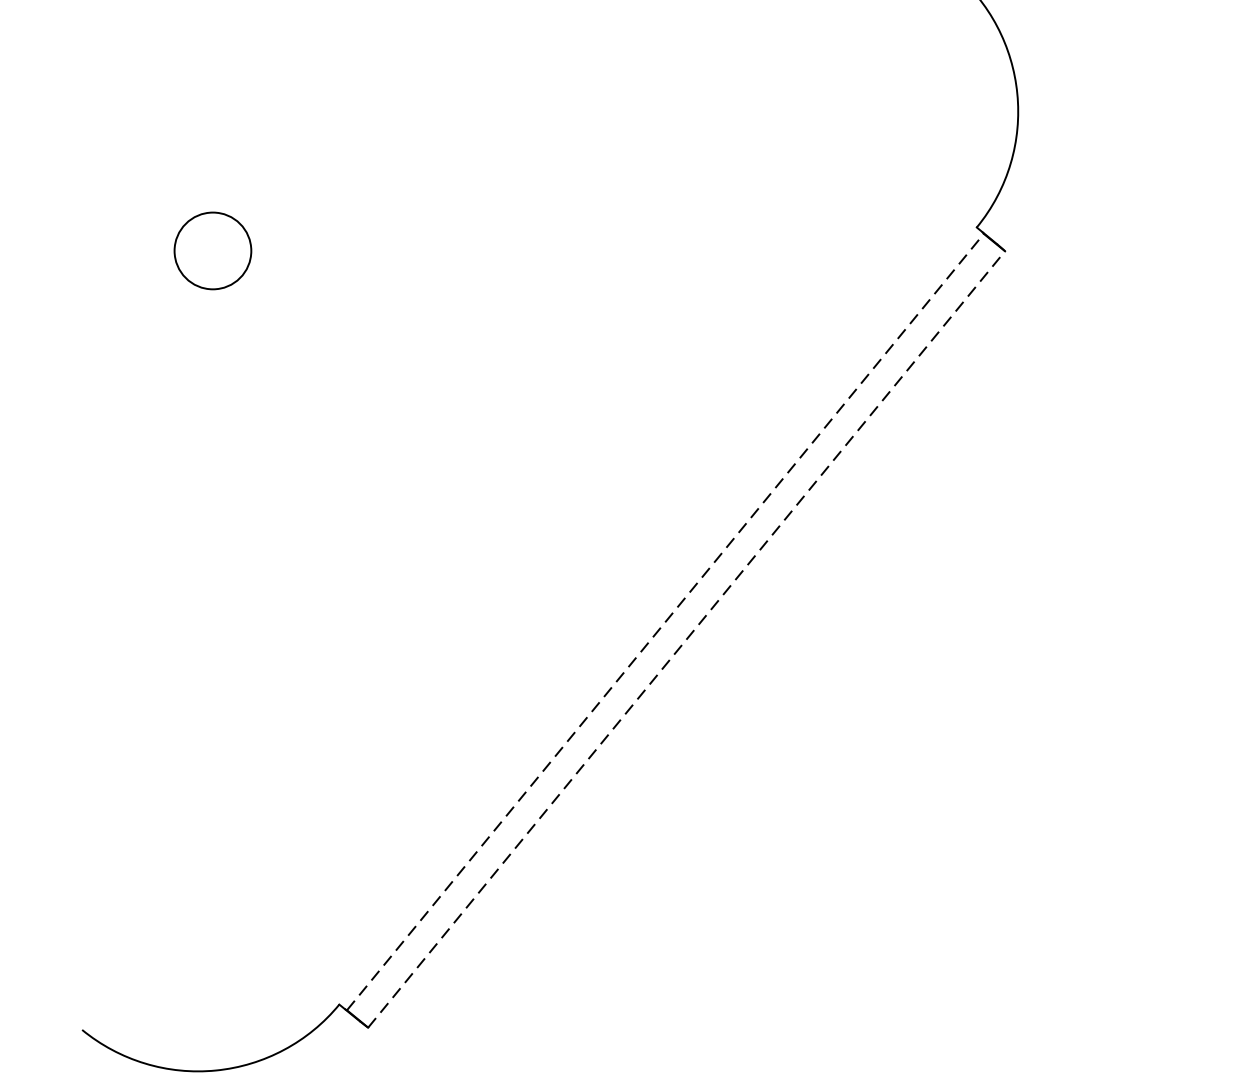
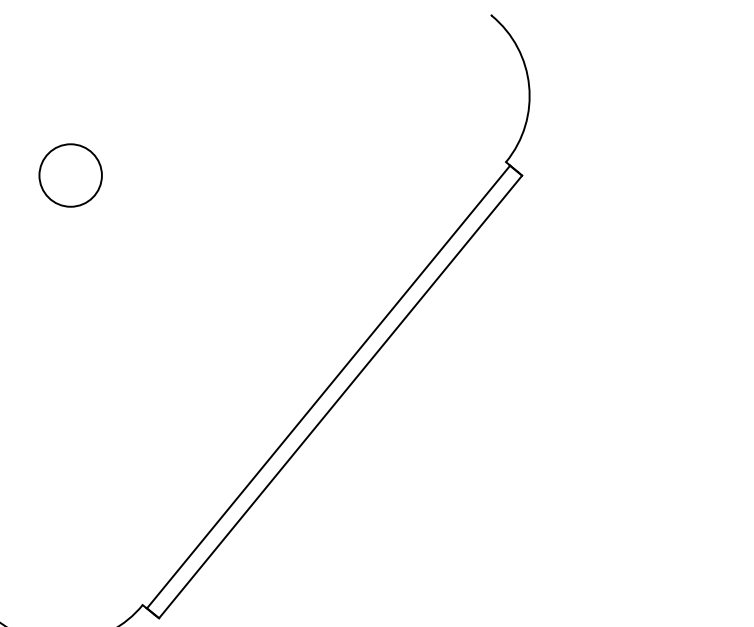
circle: (212, 250) -> (70, 175), size x1.43
line: (665, 621) -> (328, 386), dashed -> solid
line: (686, 638) -> (340, 396), dashed -> solid

